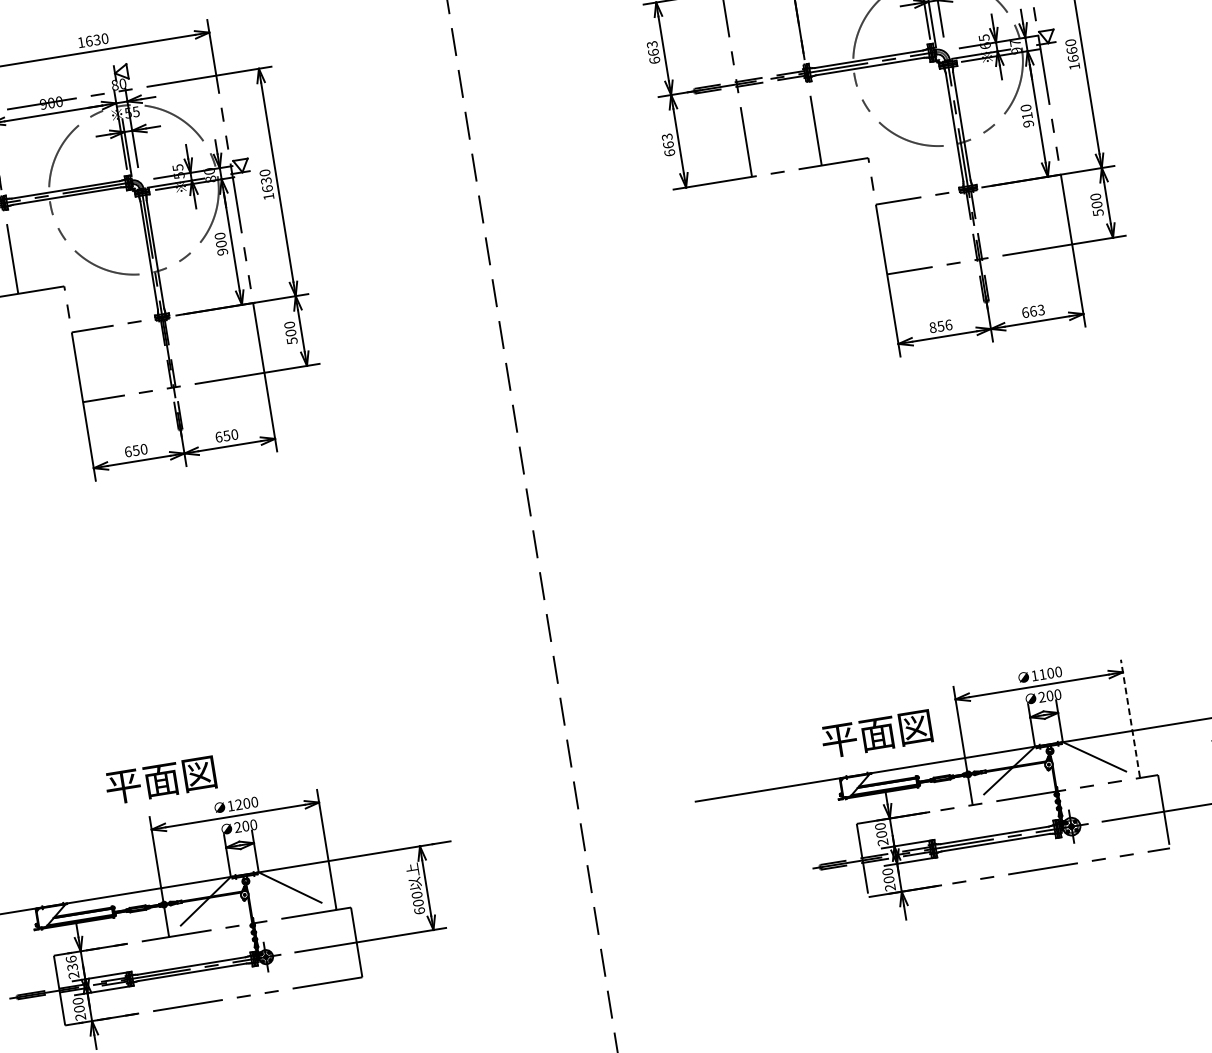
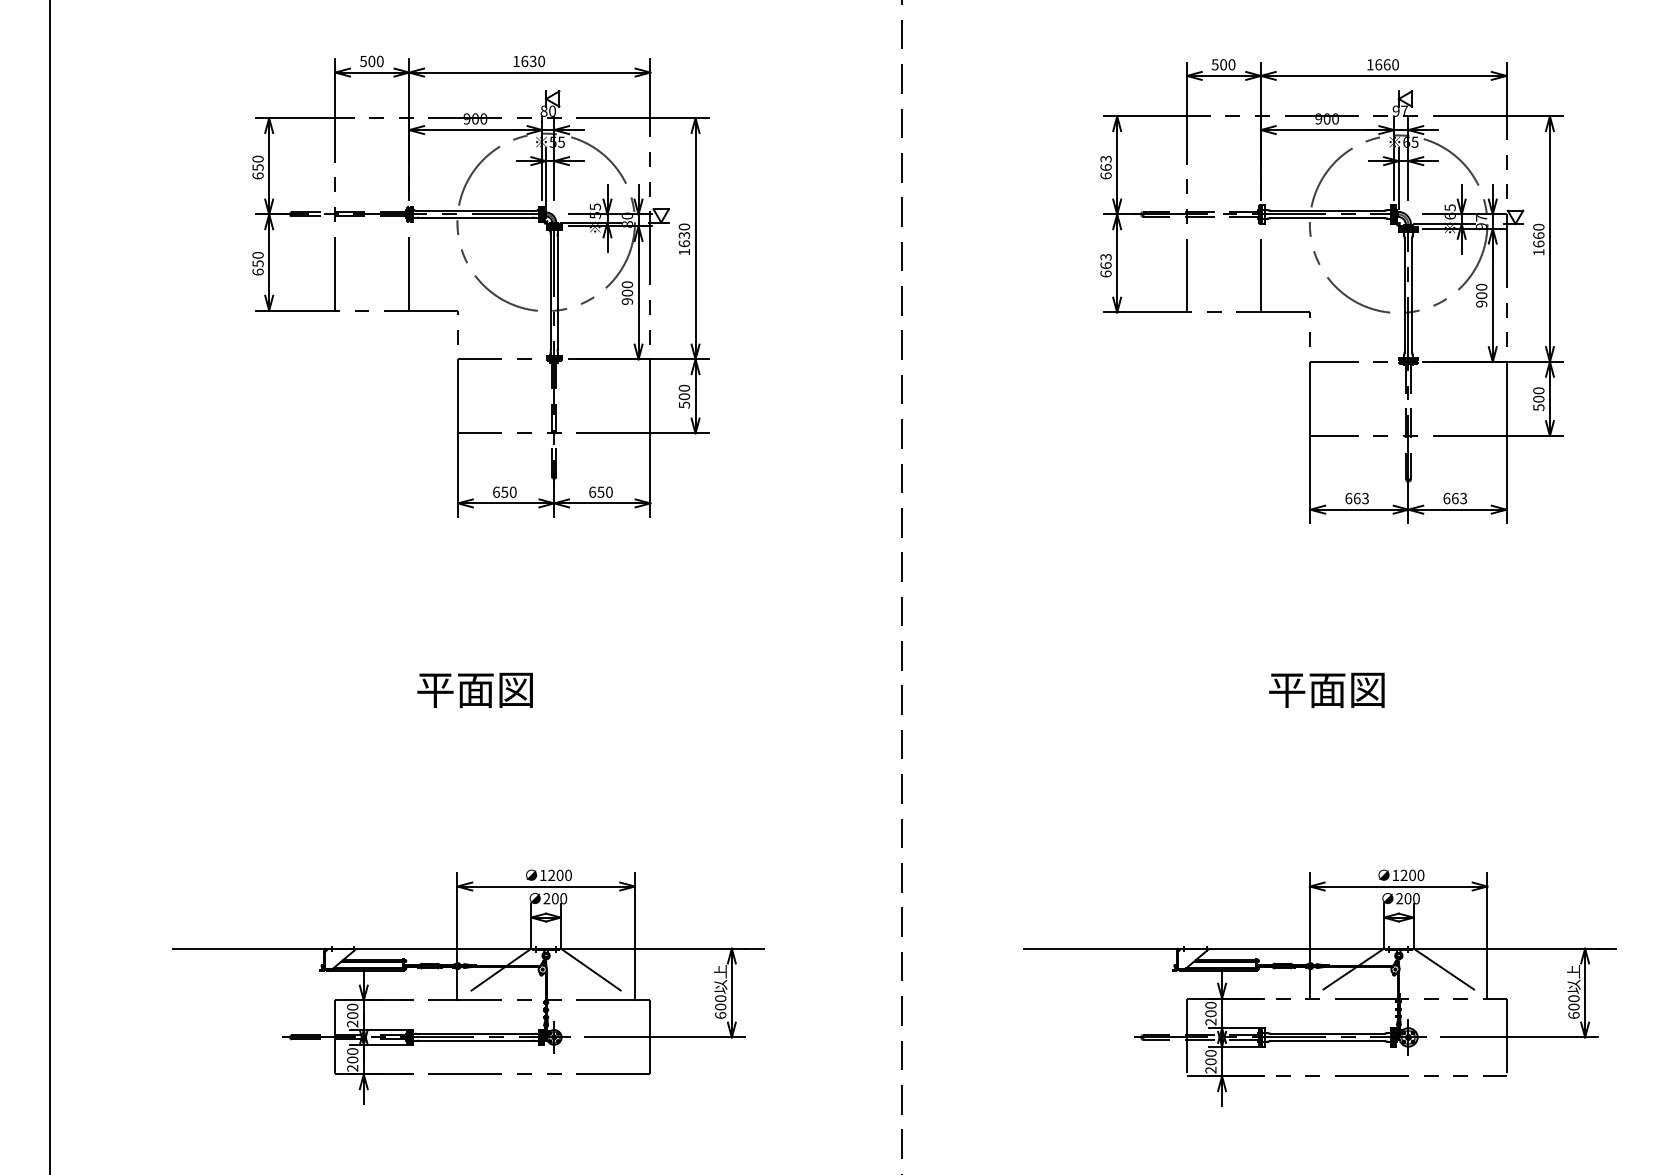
text: (1027, 115) -> (1481, 295), 910 -> 900
text: (941, 326) -> (1357, 498), 856 -> 663
text: (1042, 673) -> (1403, 874), 1100 -> 1200
line: (1130, 718) -> (1487, 935), dashed -> solid
text: (876, 733) -> (1326, 689), moved
text: (160, 779) -> (474, 689), moved
text: (71, 963) -> (352, 1011), 236 -> 200

